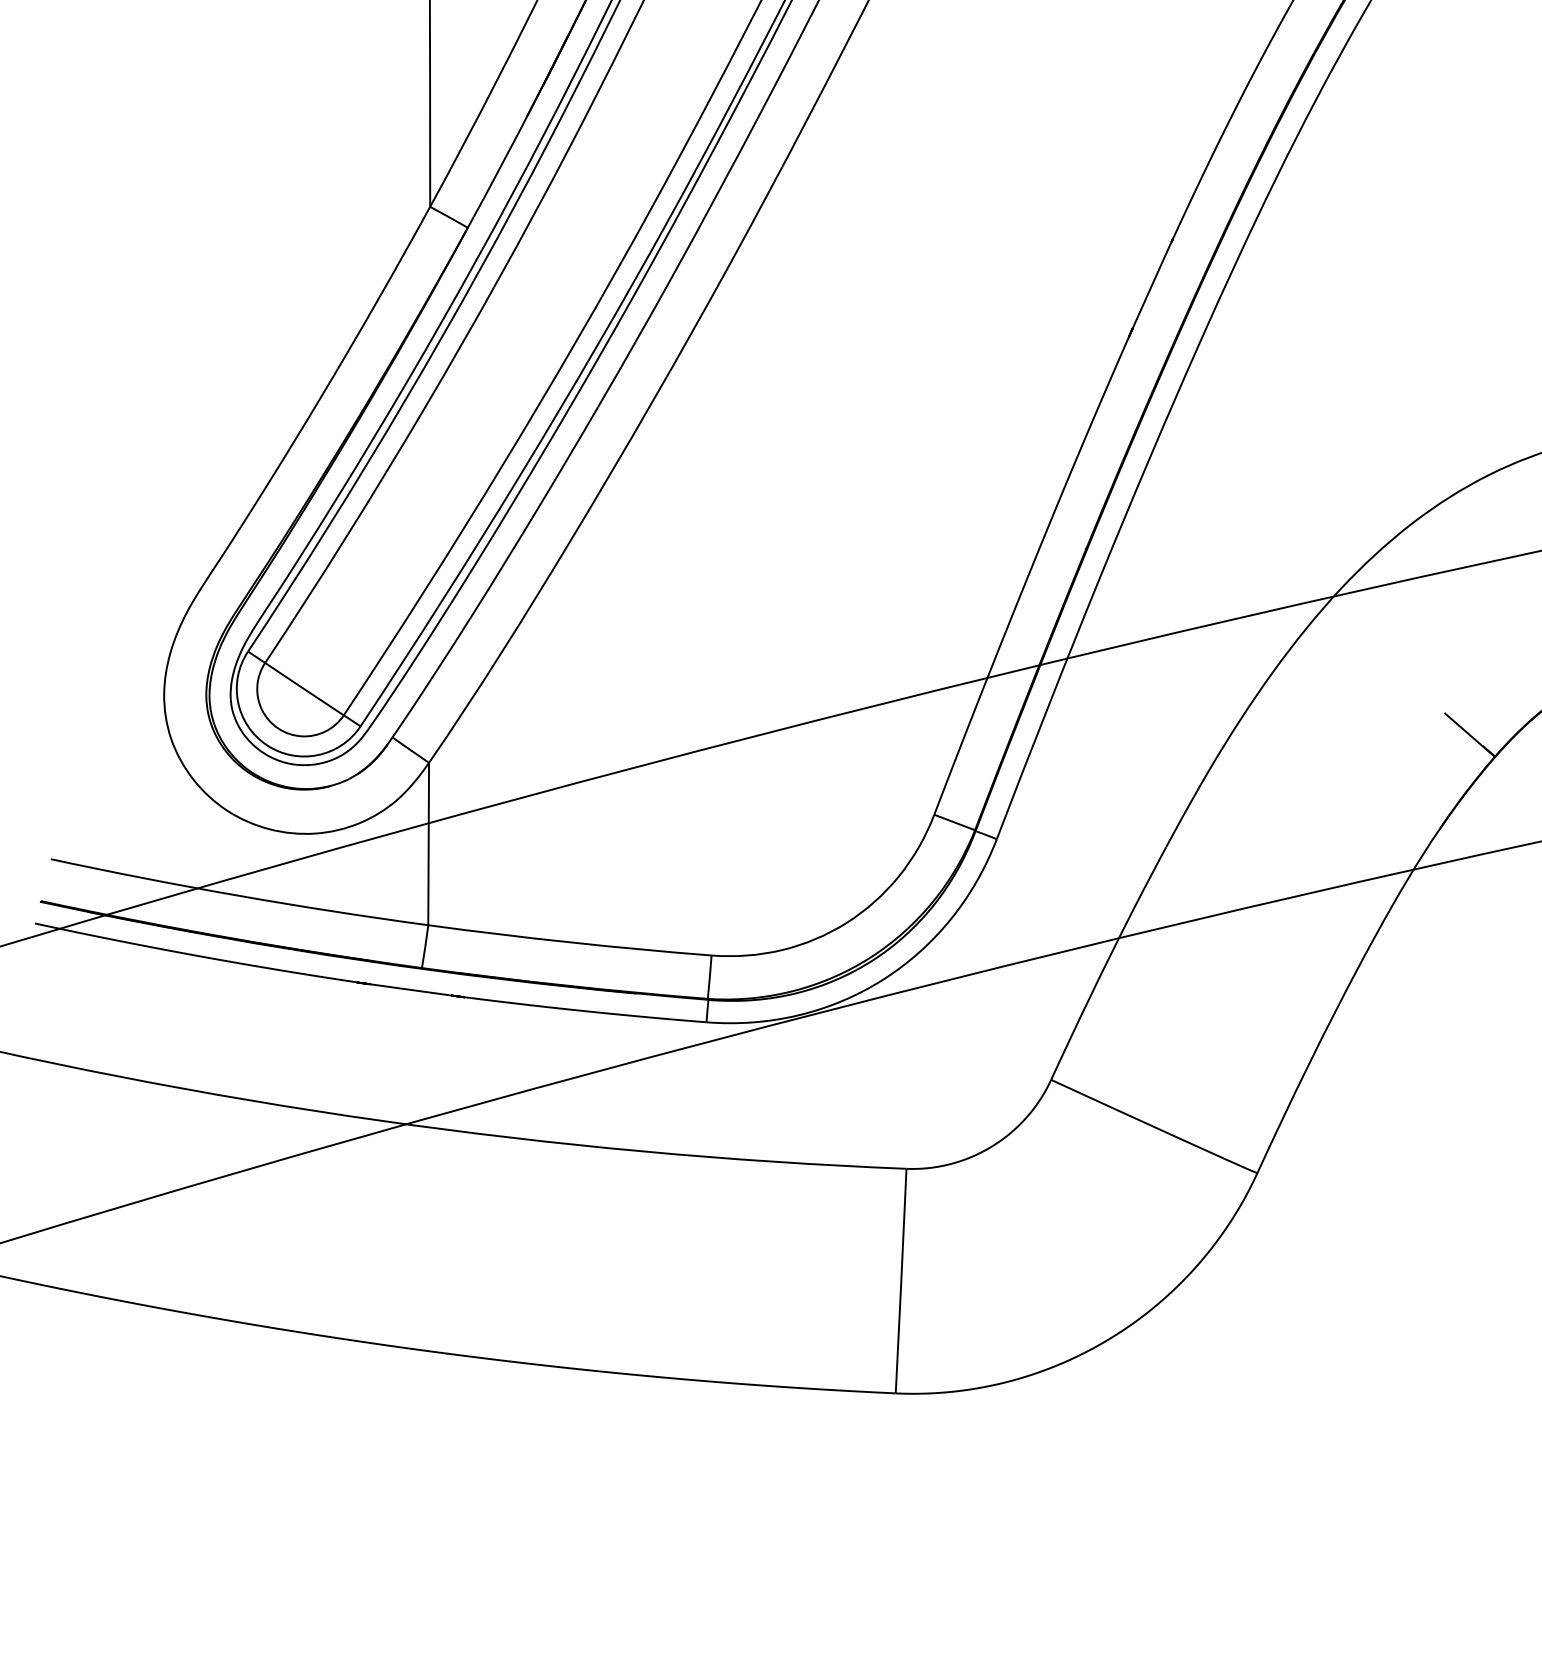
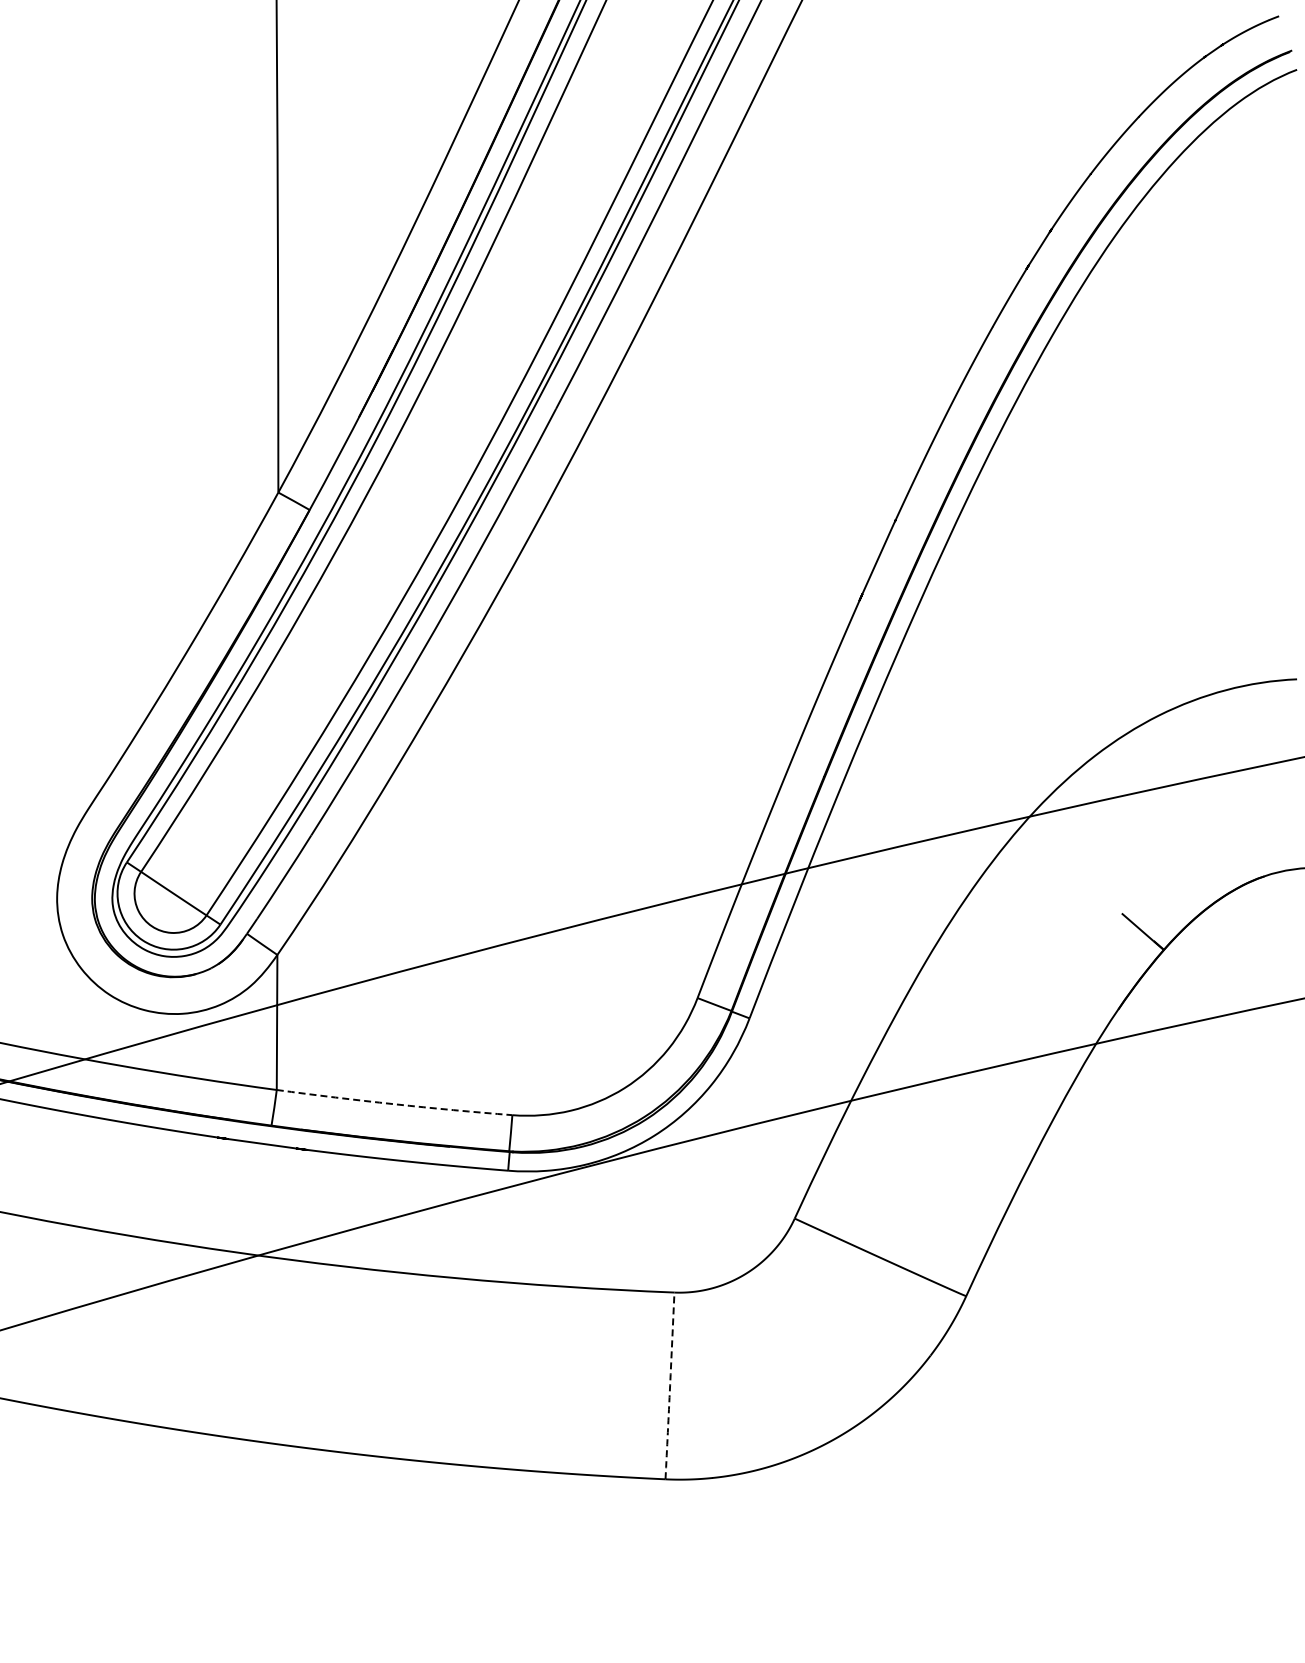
arc: (569, 942) -> (394, 1104), solid -> dashed
arc: (901, 1280) -> (670, 1385), solid -> dashed

